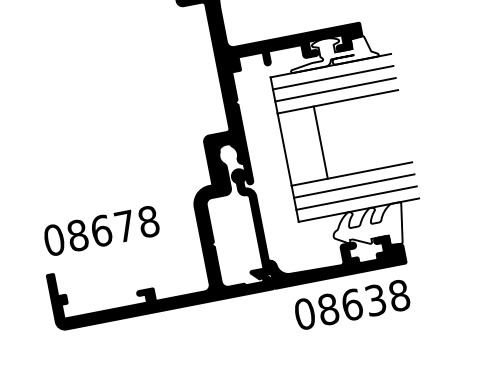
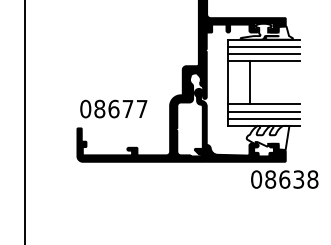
text: (147, 220) -> (141, 108), 08678 -> 08677
text: (351, 304) -> (284, 179), moved

